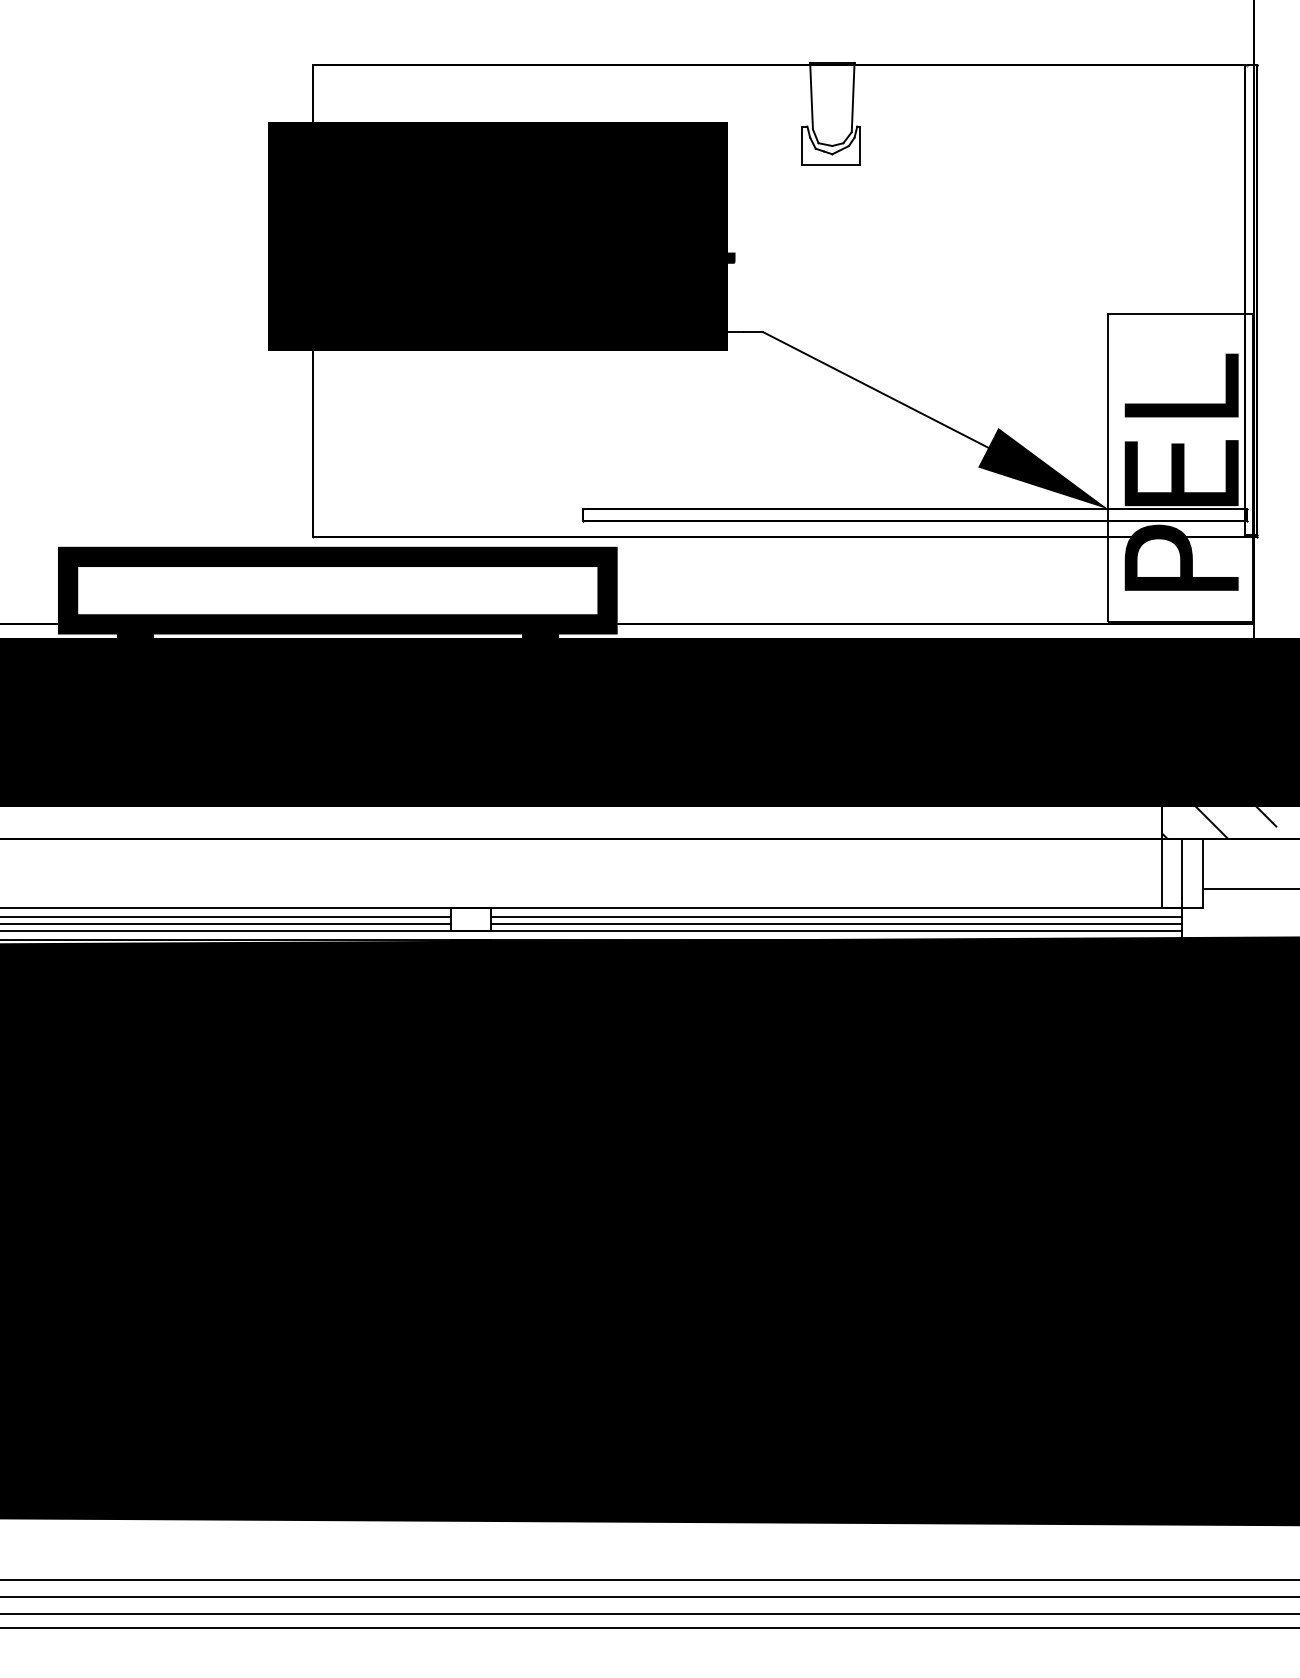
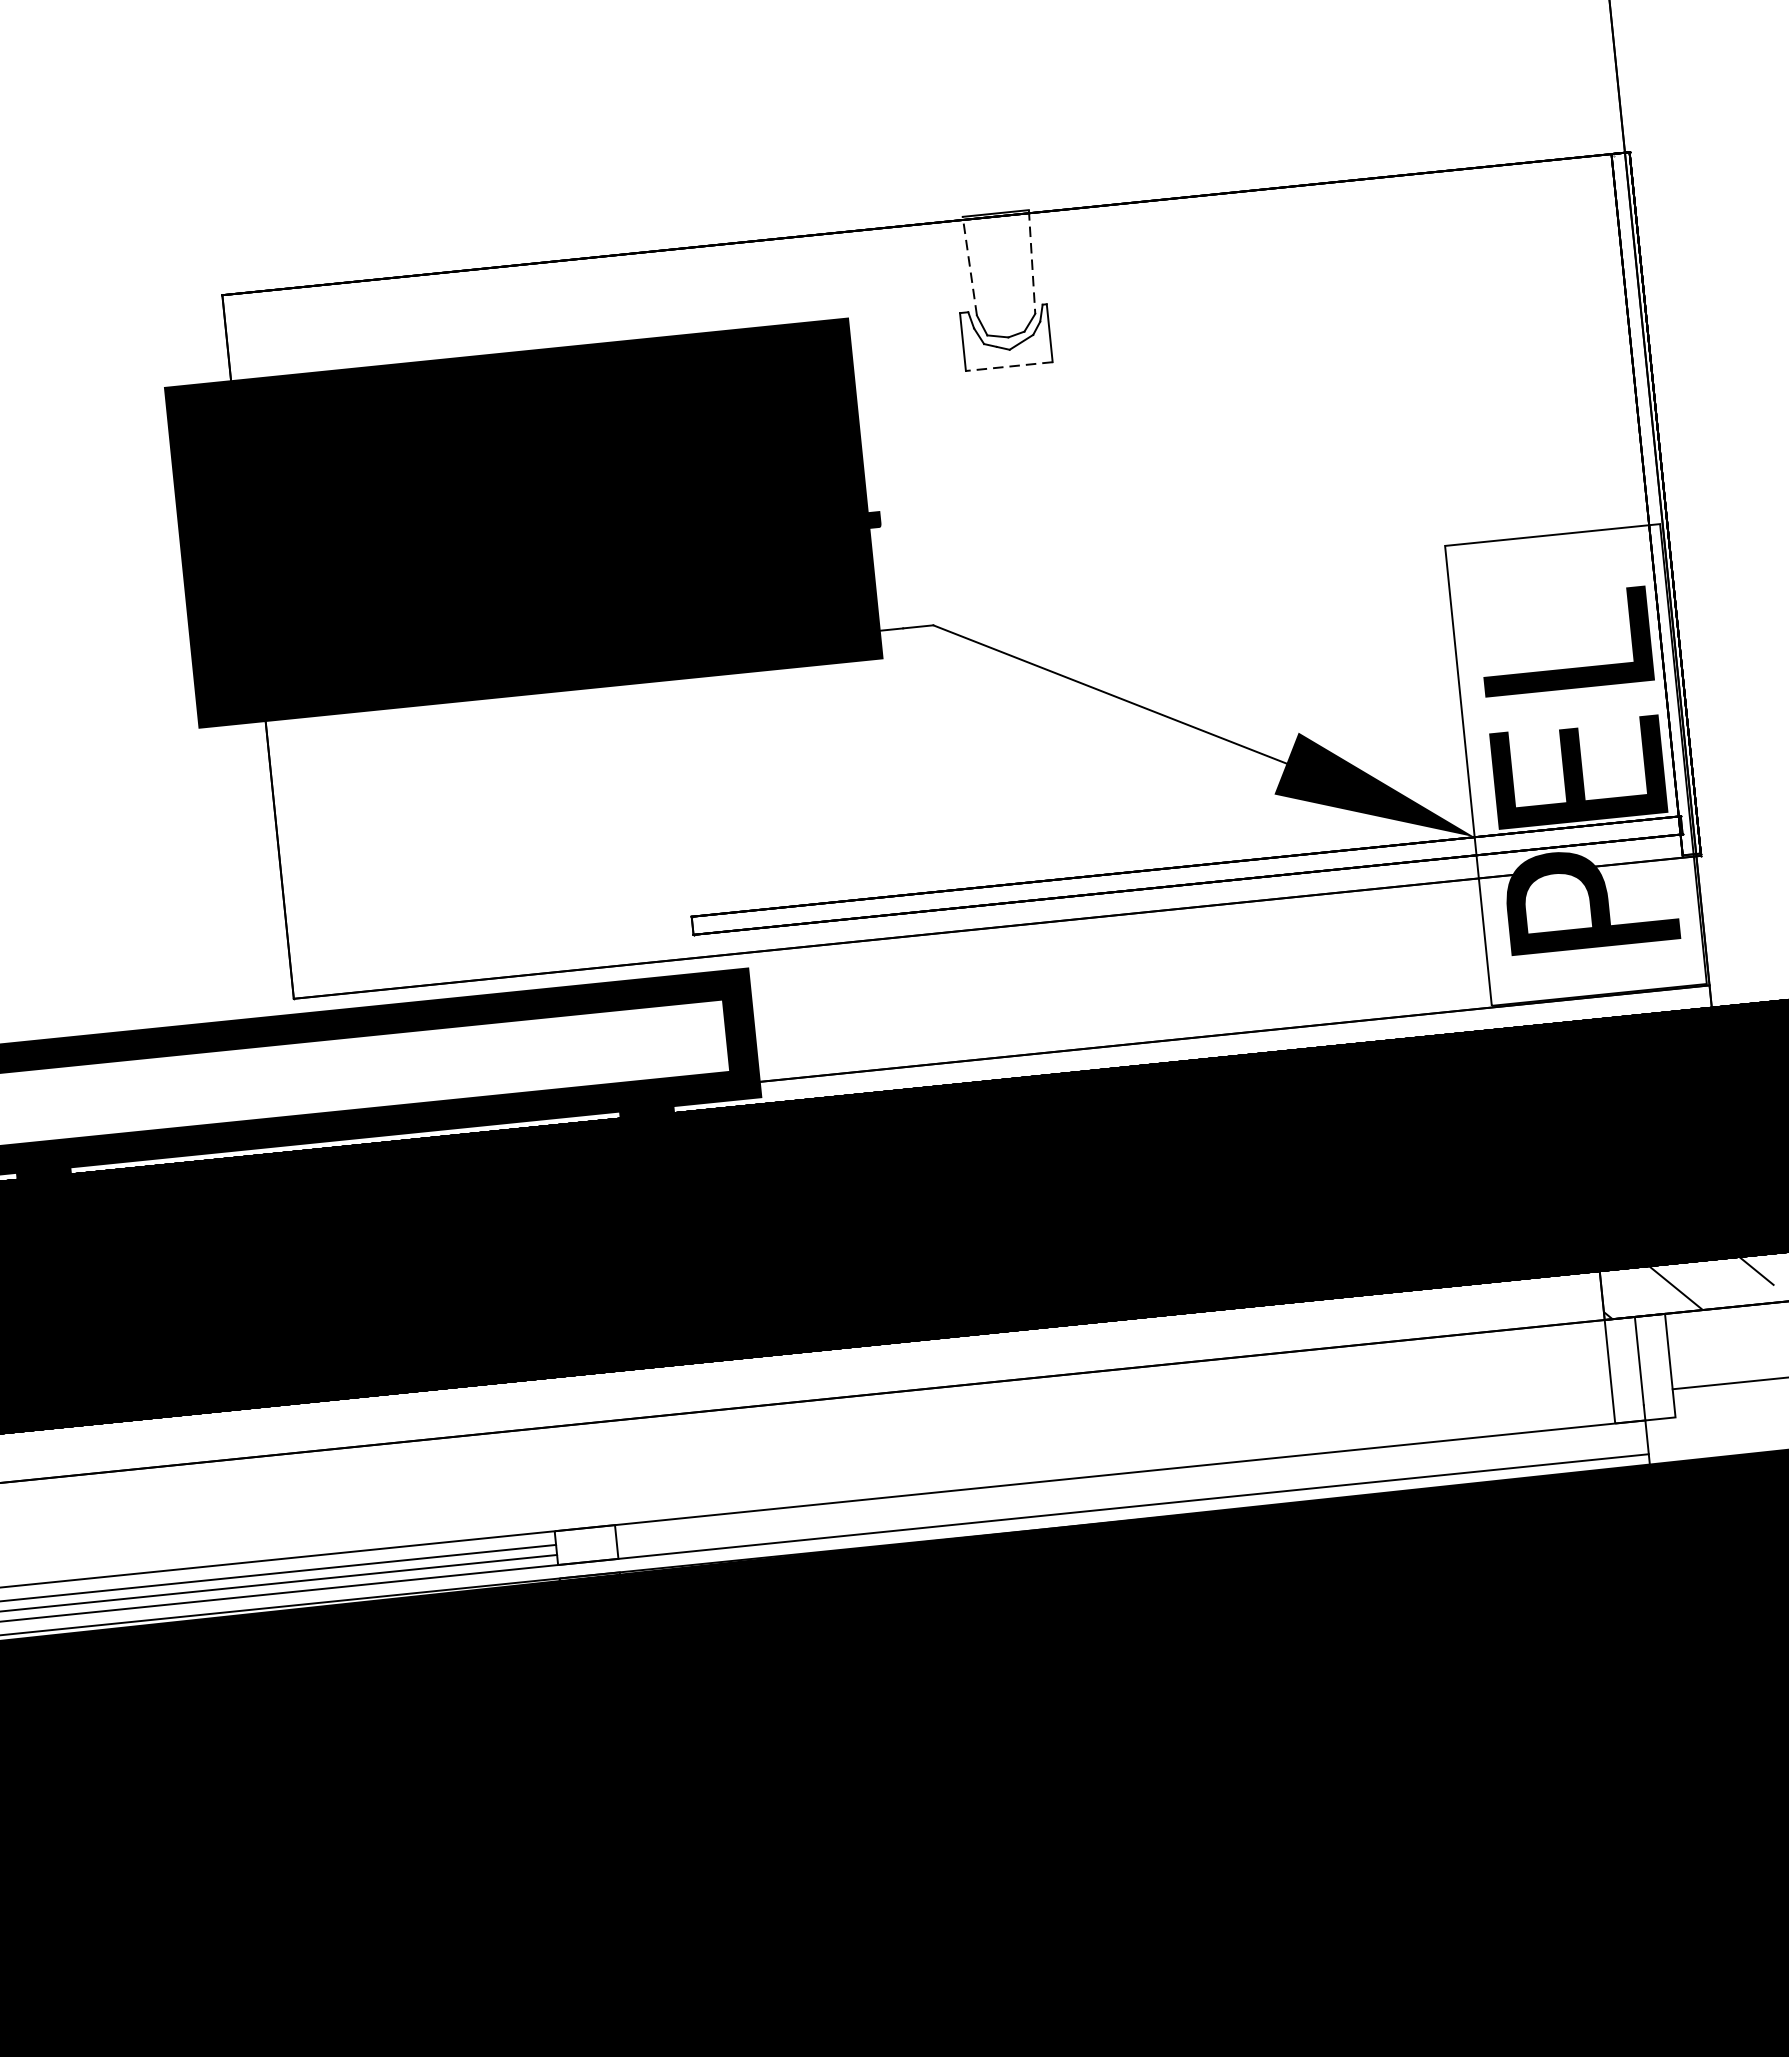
line: (811, 95) -> (969, 265), solid -> dashed
line: (853, 97) -> (1032, 261), solid -> dashed
line: (830, 165) -> (1008, 366), solid -> dashed
line: (836, 917) -> (1131, 1486), removed
line: (836, 924) -> (1132, 1497), removed

